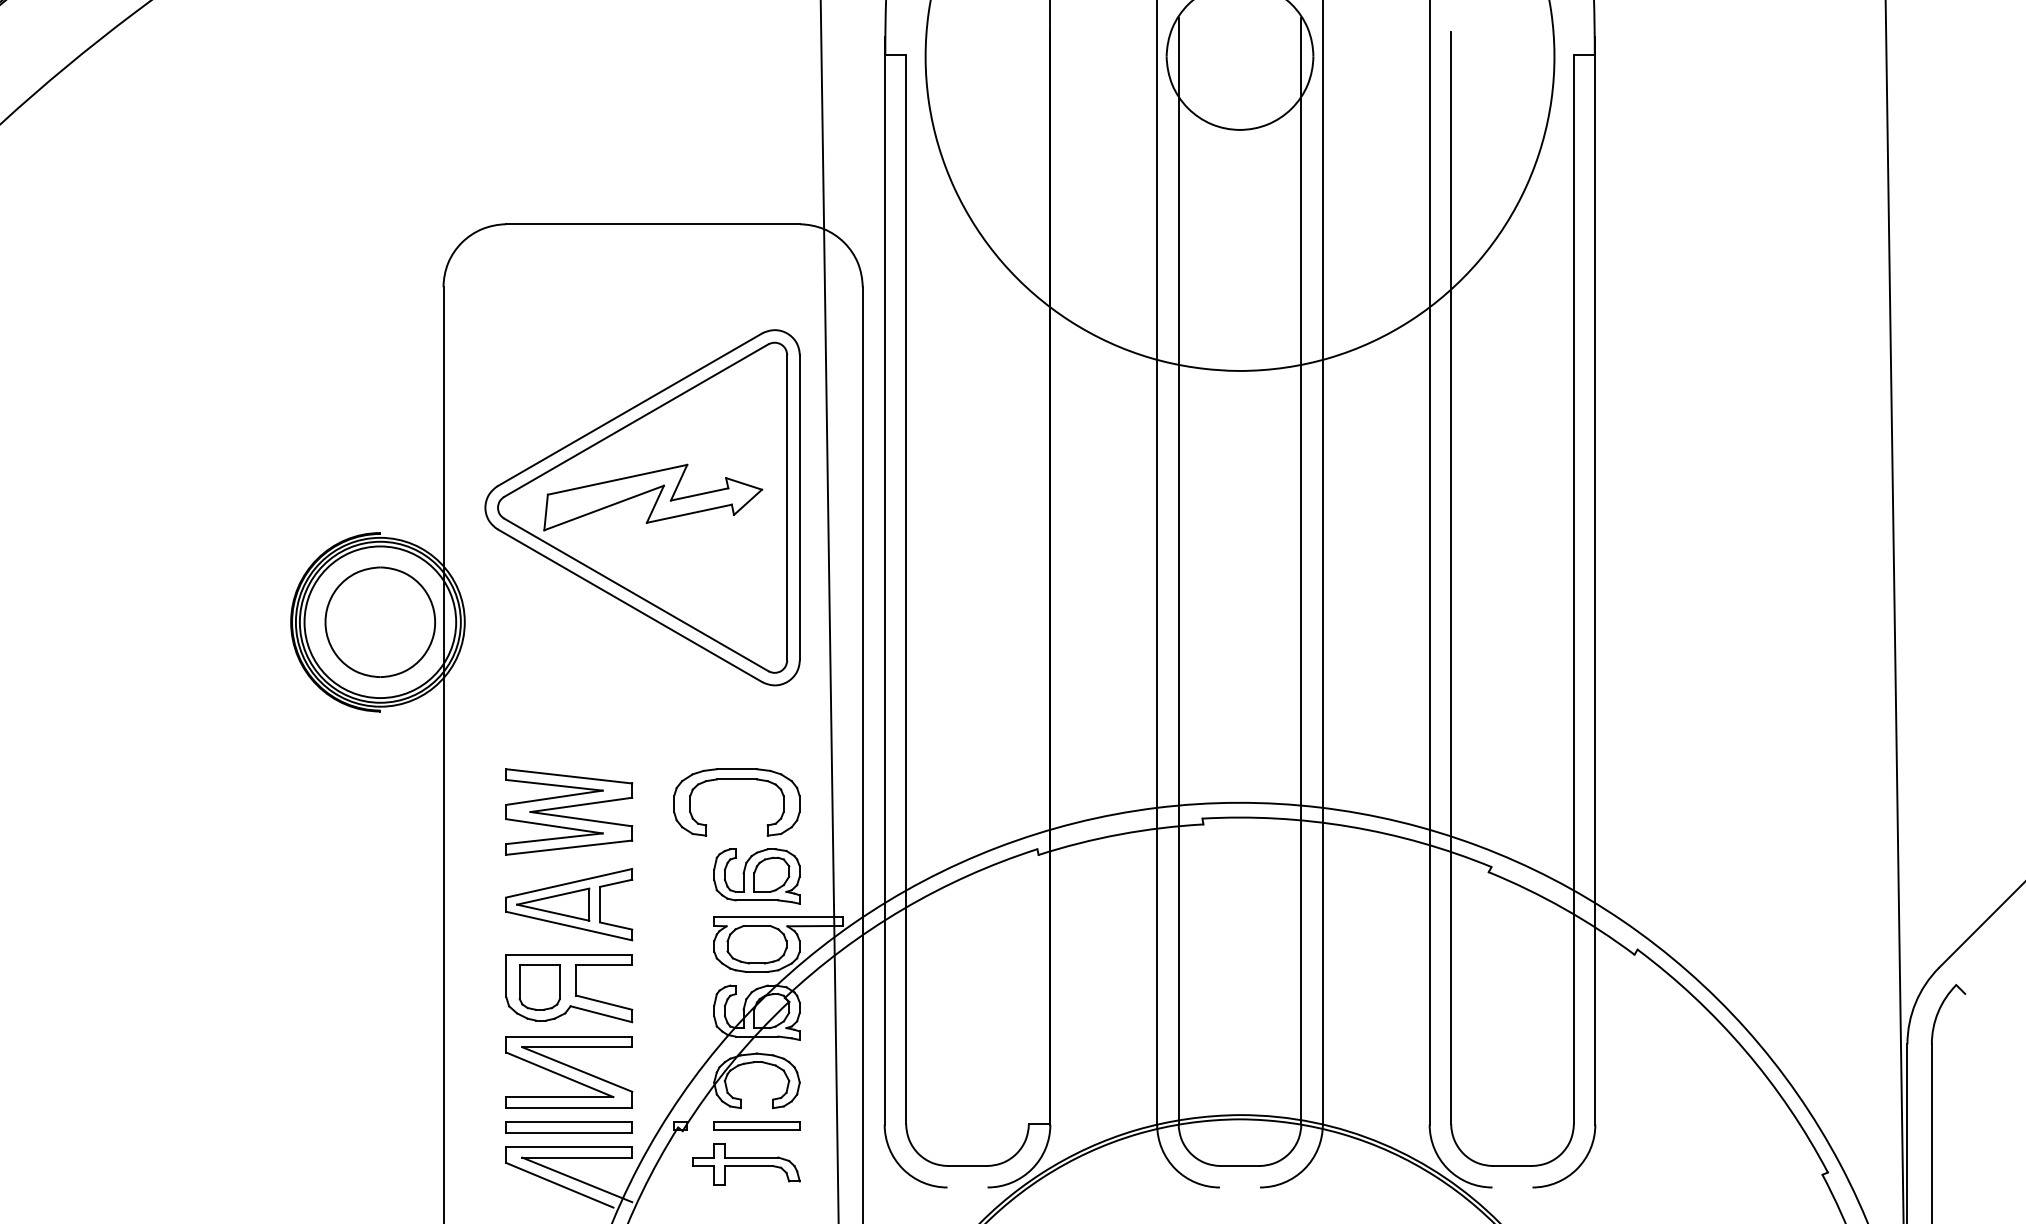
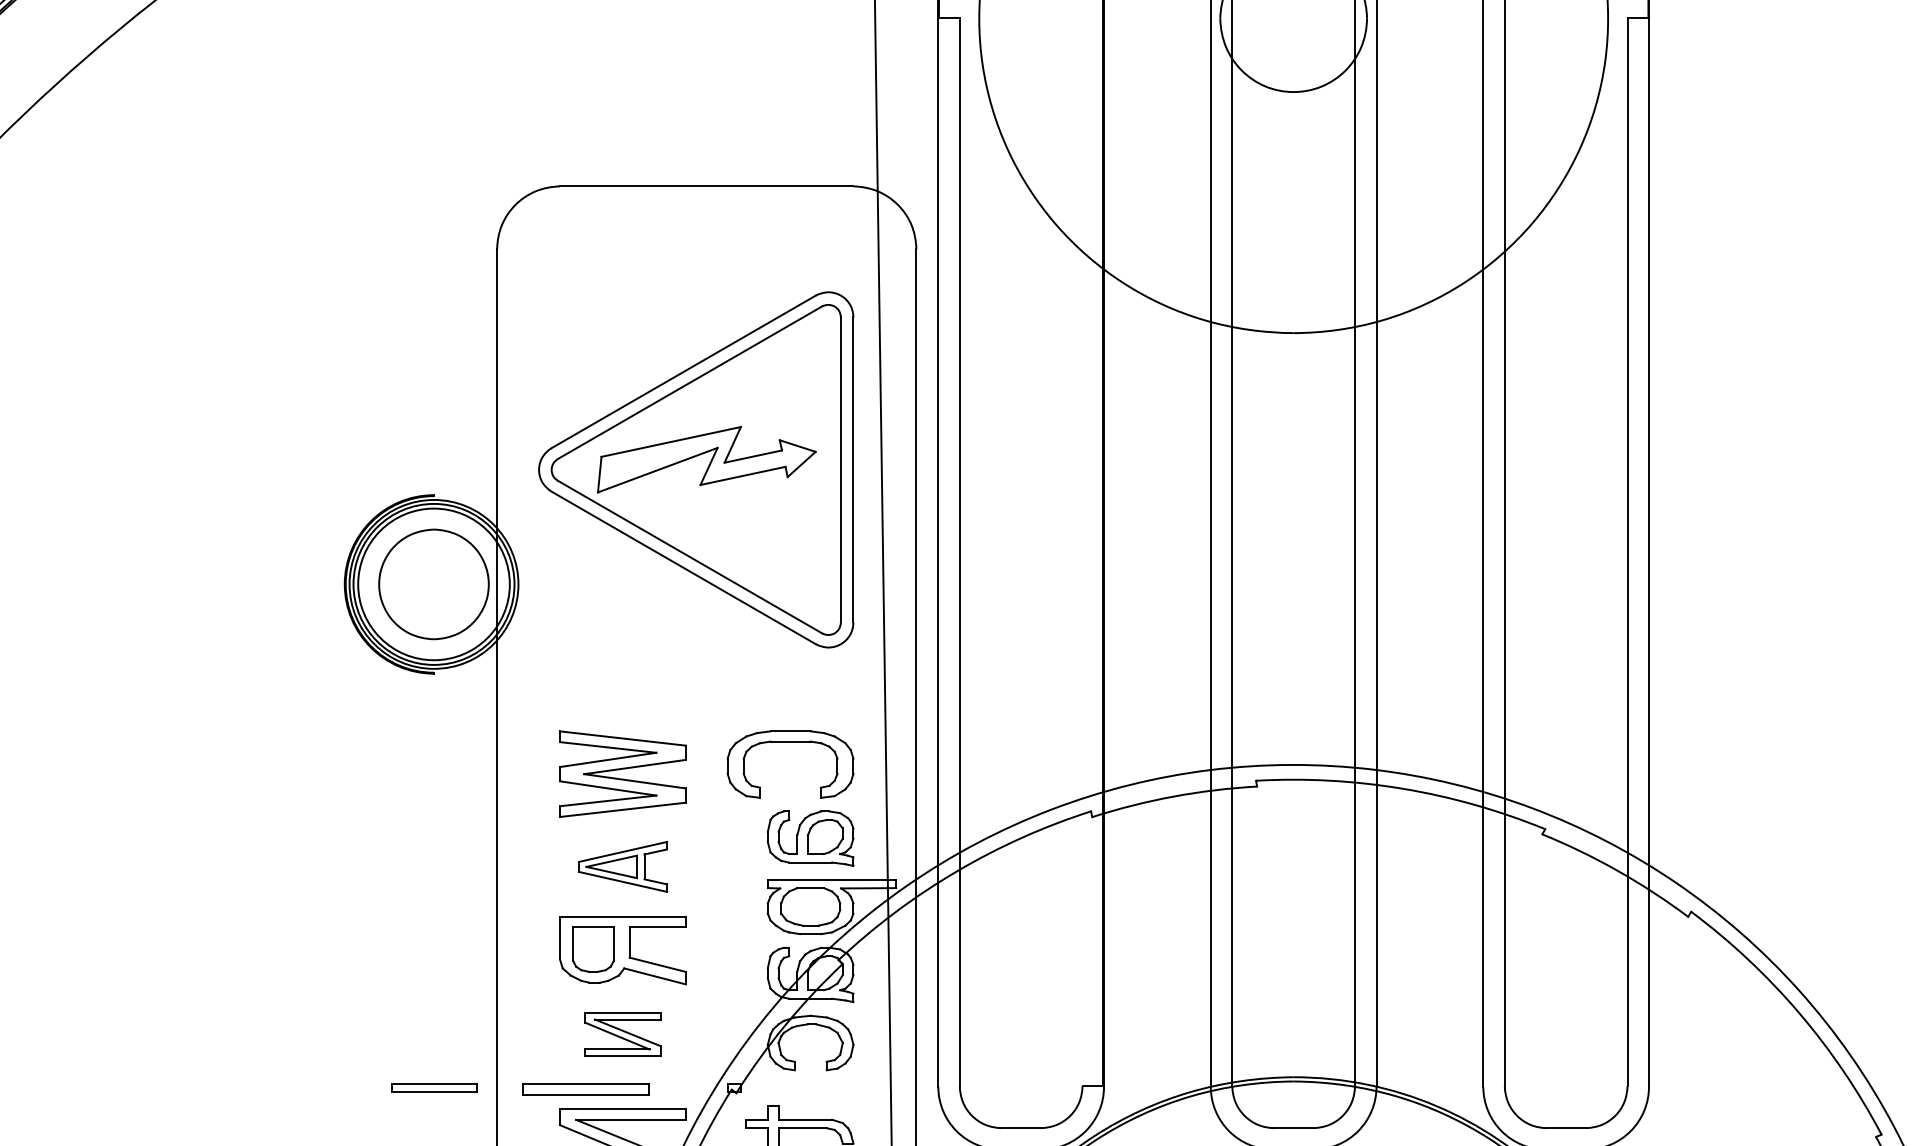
part: (569, 904) -> (623, 866), size x0.7
part: (569, 1072) -> (623, 1034), size x0.6
part: (756, 1125) -> (434, 1087), moved
part: (568, 1127) -> (585, 1089), moved

